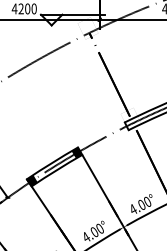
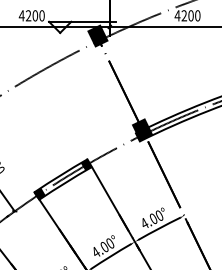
fill: (87, 27) -> (97, 35), added
fill: (131, 118) -> (142, 129), added

